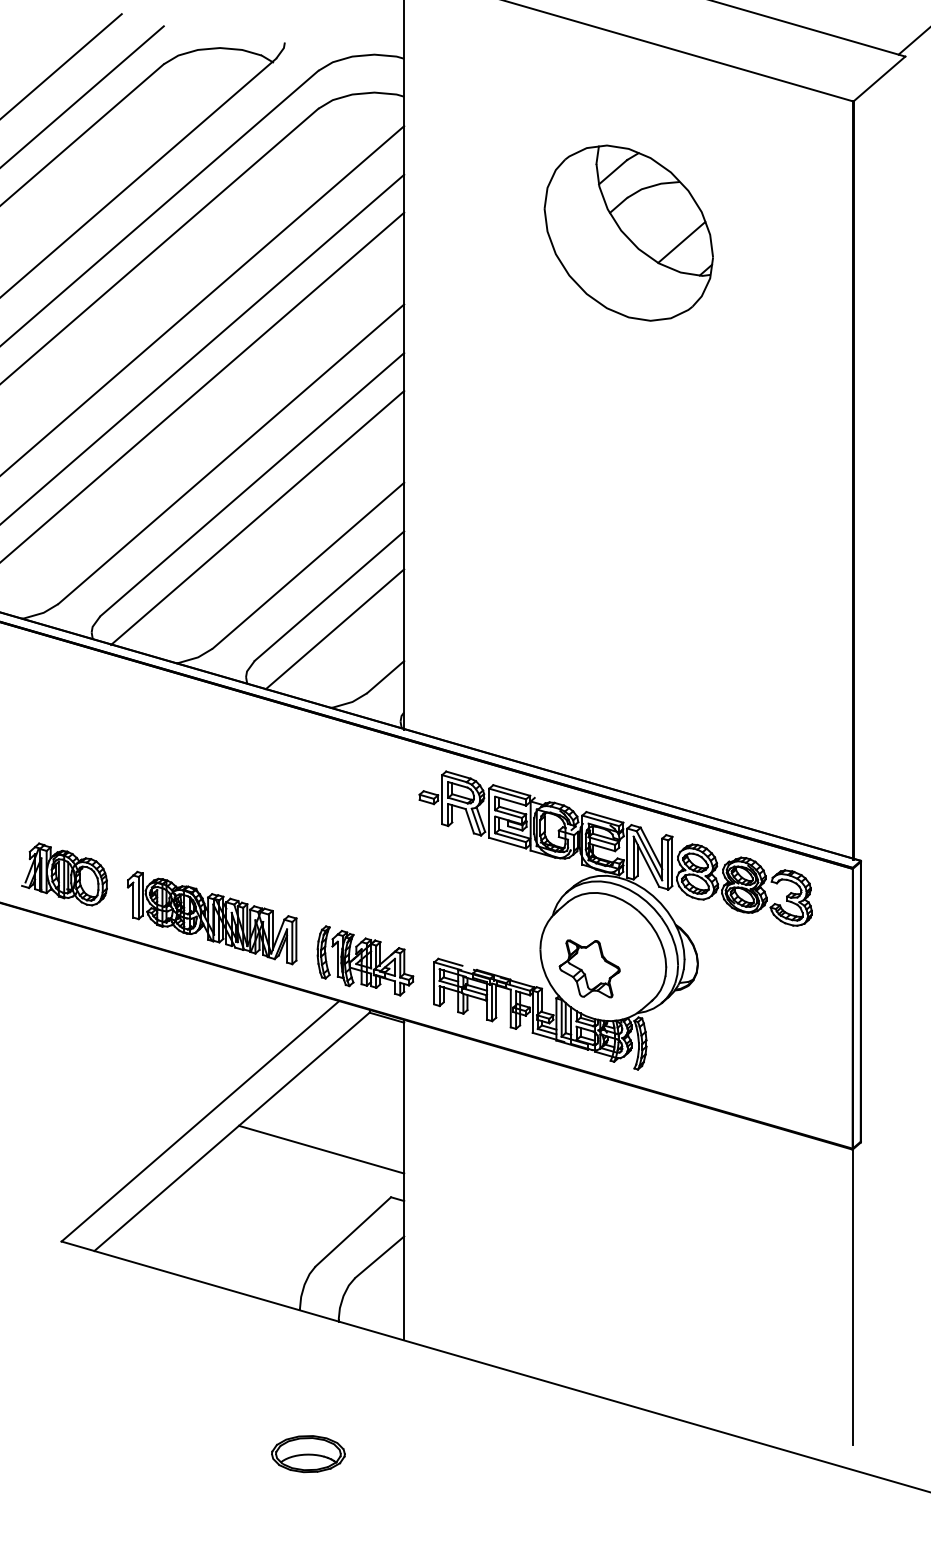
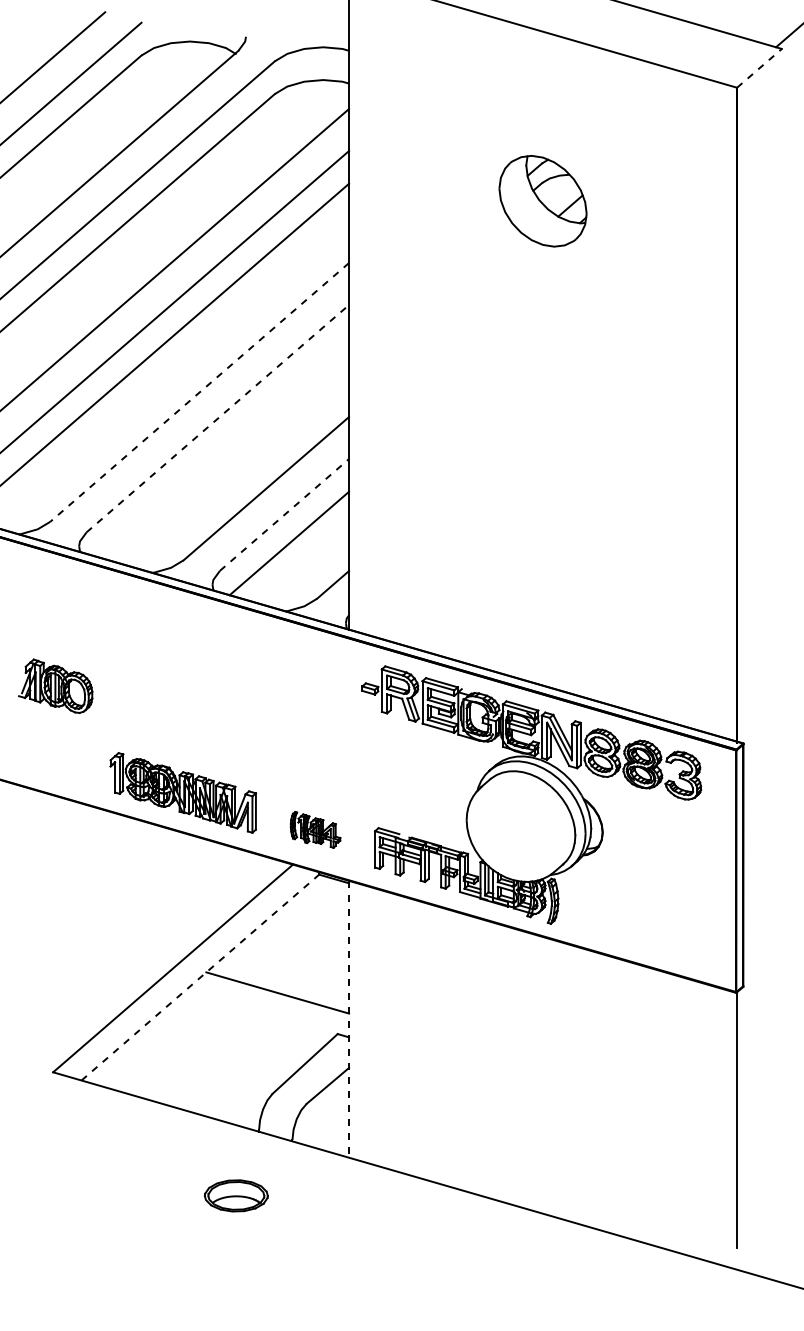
line: (879, 79) -> (759, 68), solid -> dashed
part: (628, 232) -> (542, 200), size x0.6
line: (231, 454) -> (199, 392), solid -> dashed
line: (251, 484) -> (217, 418), solid -> dashed
line: (257, 518) -> (222, 447), removed
line: (329, 595) -> (284, 514), solid -> dashed
part: (64, 873) -> (55, 685), moved
part: (365, 960) -> (315, 829), size x0.6
part: (589, 968) -> (509, 836), removed
line: (232, 1131) -> (200, 977), solid -> dashed
line: (404, 1180) -> (349, 1019), solid -> dashed
part: (307, 1453) -> (235, 1195), moved

